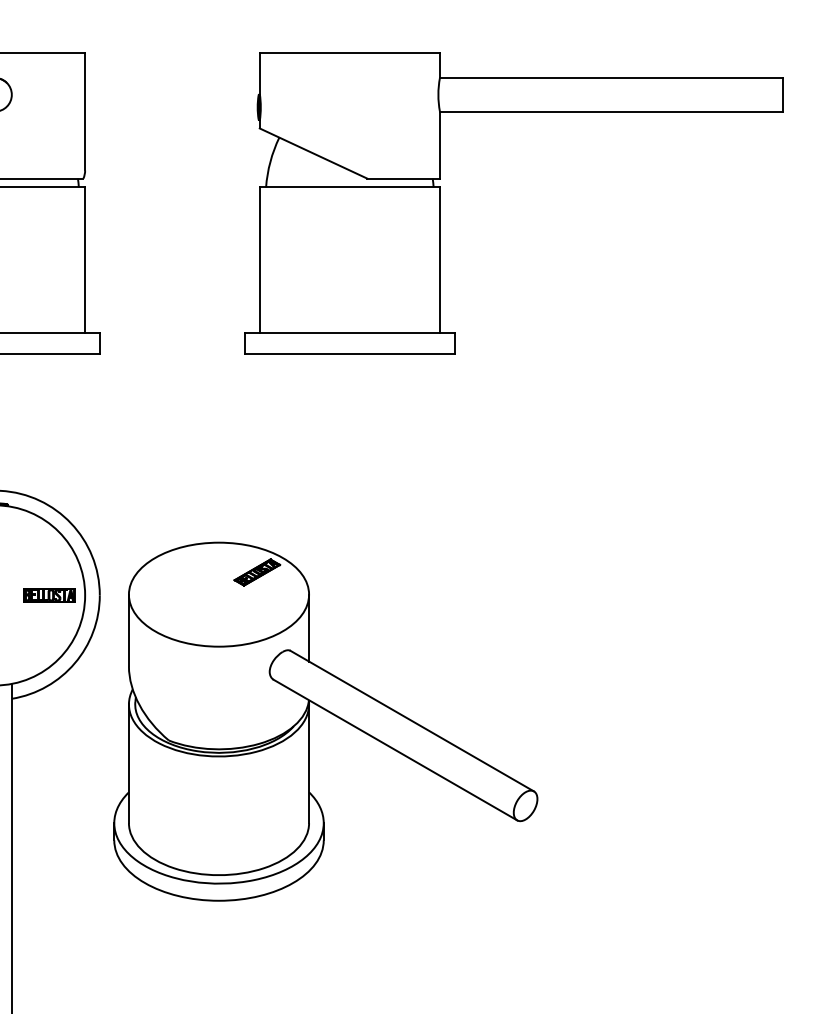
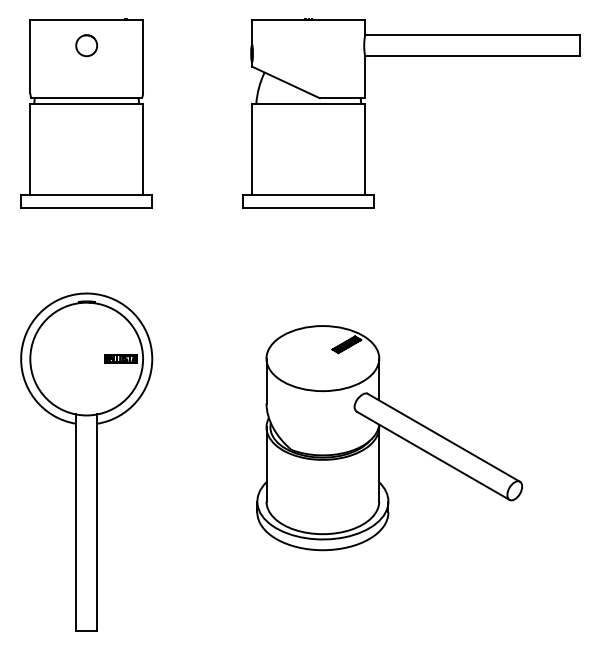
part: (325, 722) -> (389, 438), moved

